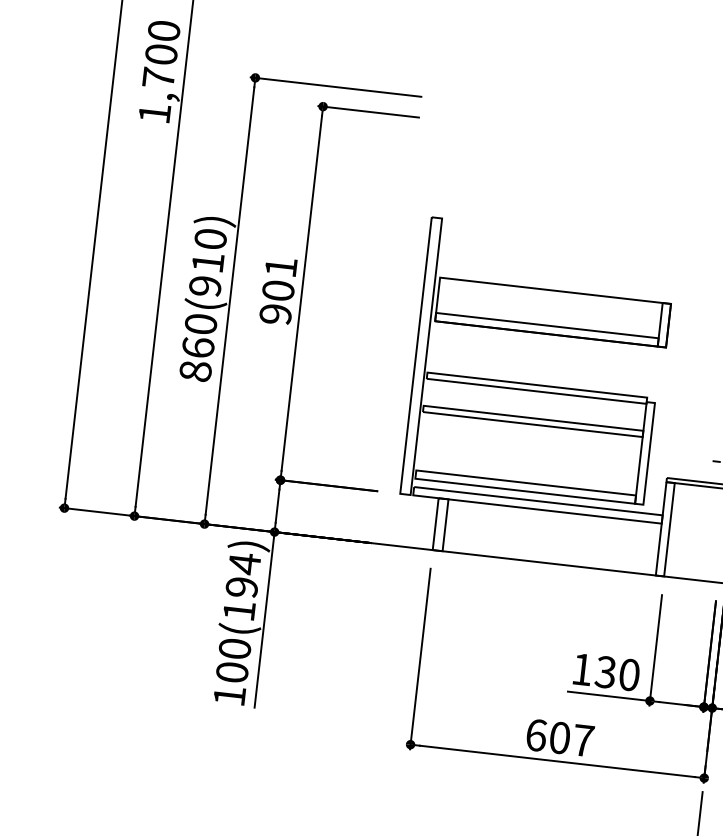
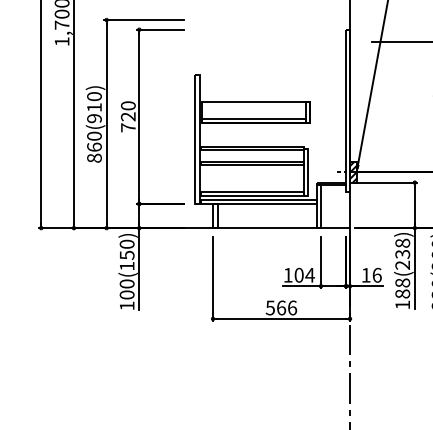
text: (276, 289) -> (127, 116), 901 -> 720
text: (241, 574) -> (126, 249), 100(194) -> 100(150)
text: (617, 671) -> (304, 274), 130 -> 104
text: (560, 736) -> (281, 307), 607 -> 566

